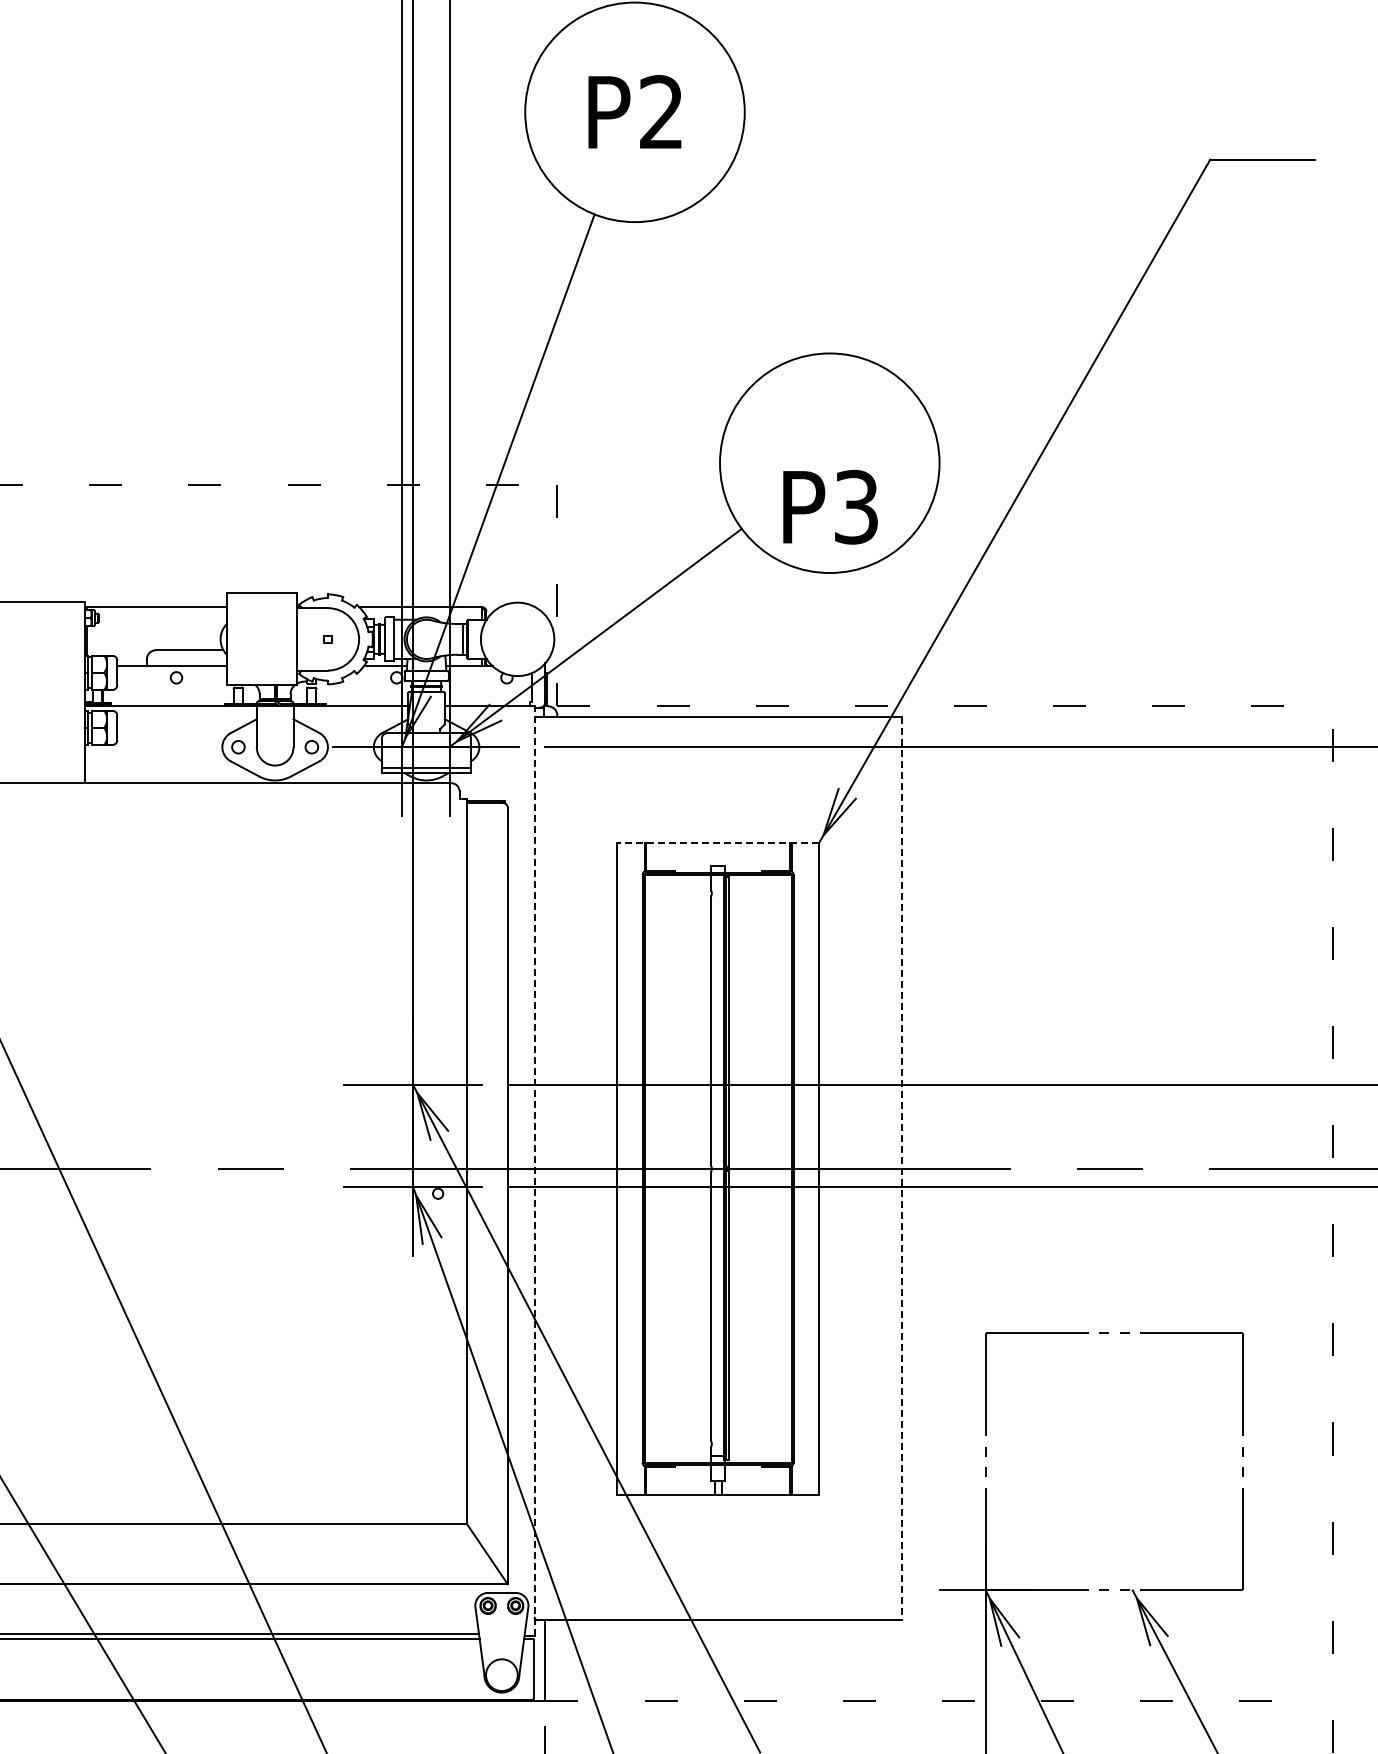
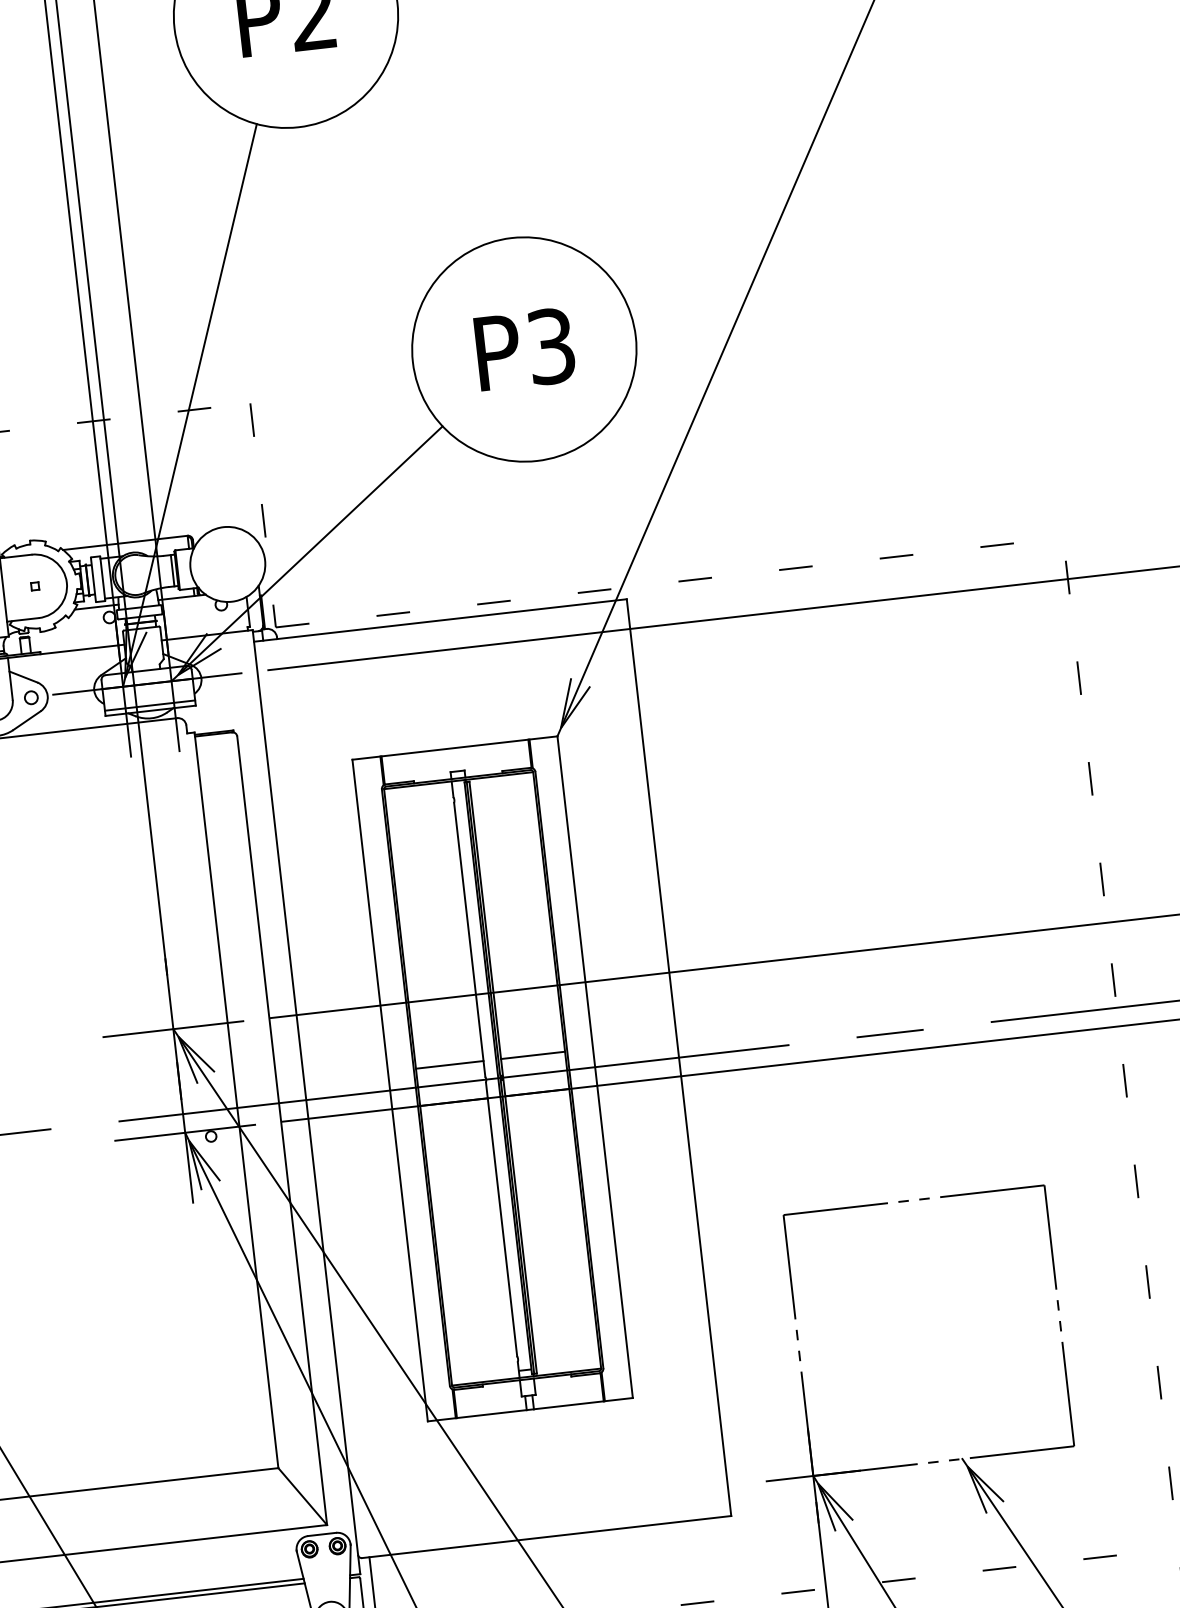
text: (830, 506) -> (525, 348), moved
line: (718, 843) -> (455, 748), dashed -> solid
line: (677, 1150) -> (449, 1064), added
line: (759, 1150) -> (532, 1055), added
line: (901, 1169) -> (678, 1058), dashed -> solid
line: (534, 1170) -> (306, 1101), dashed -> solid

